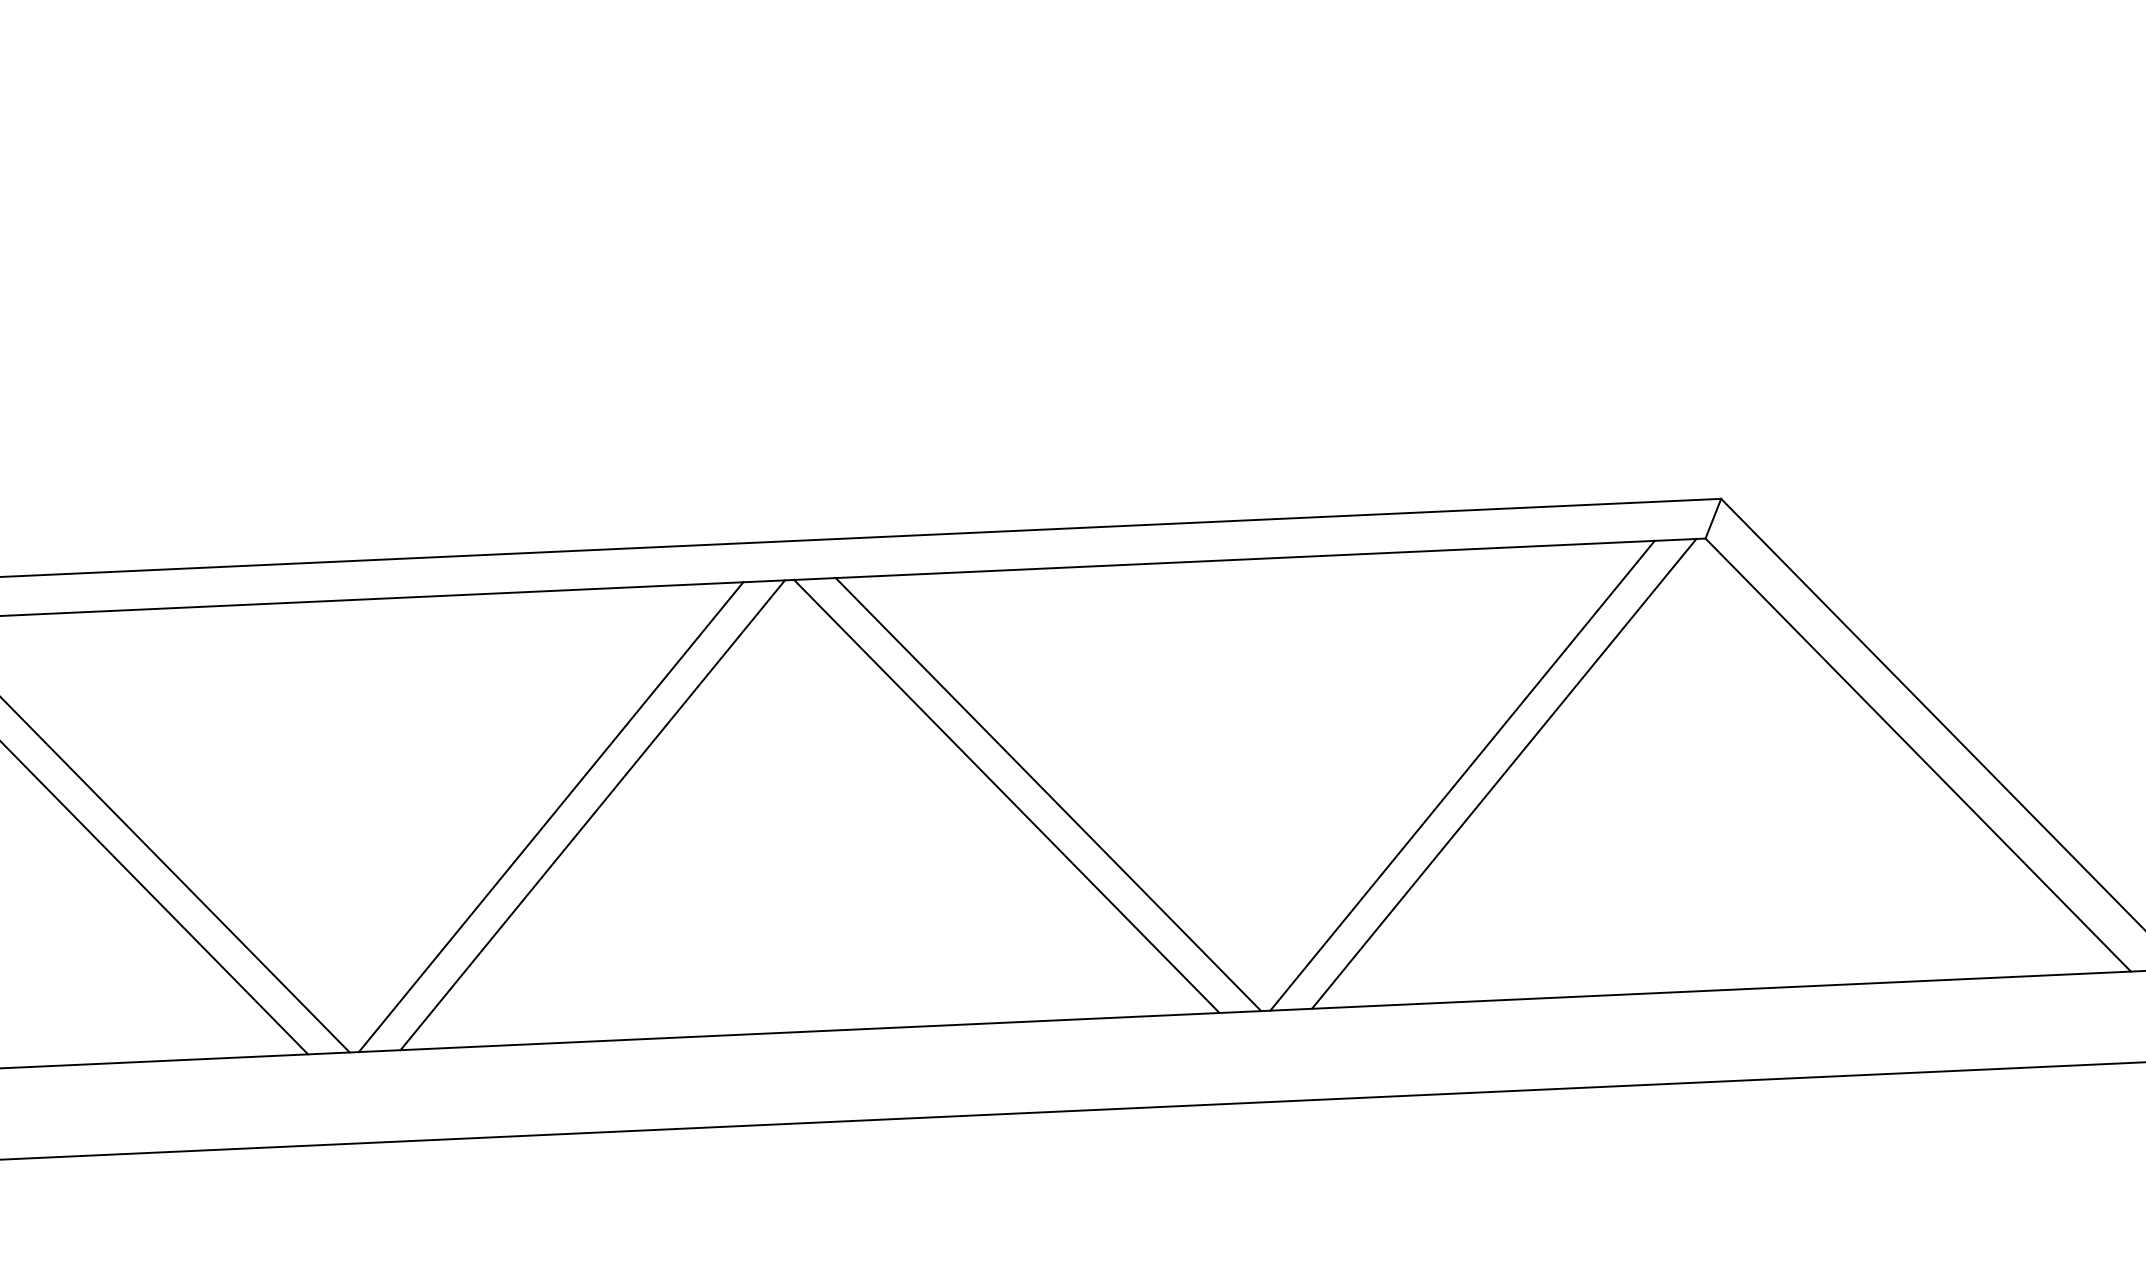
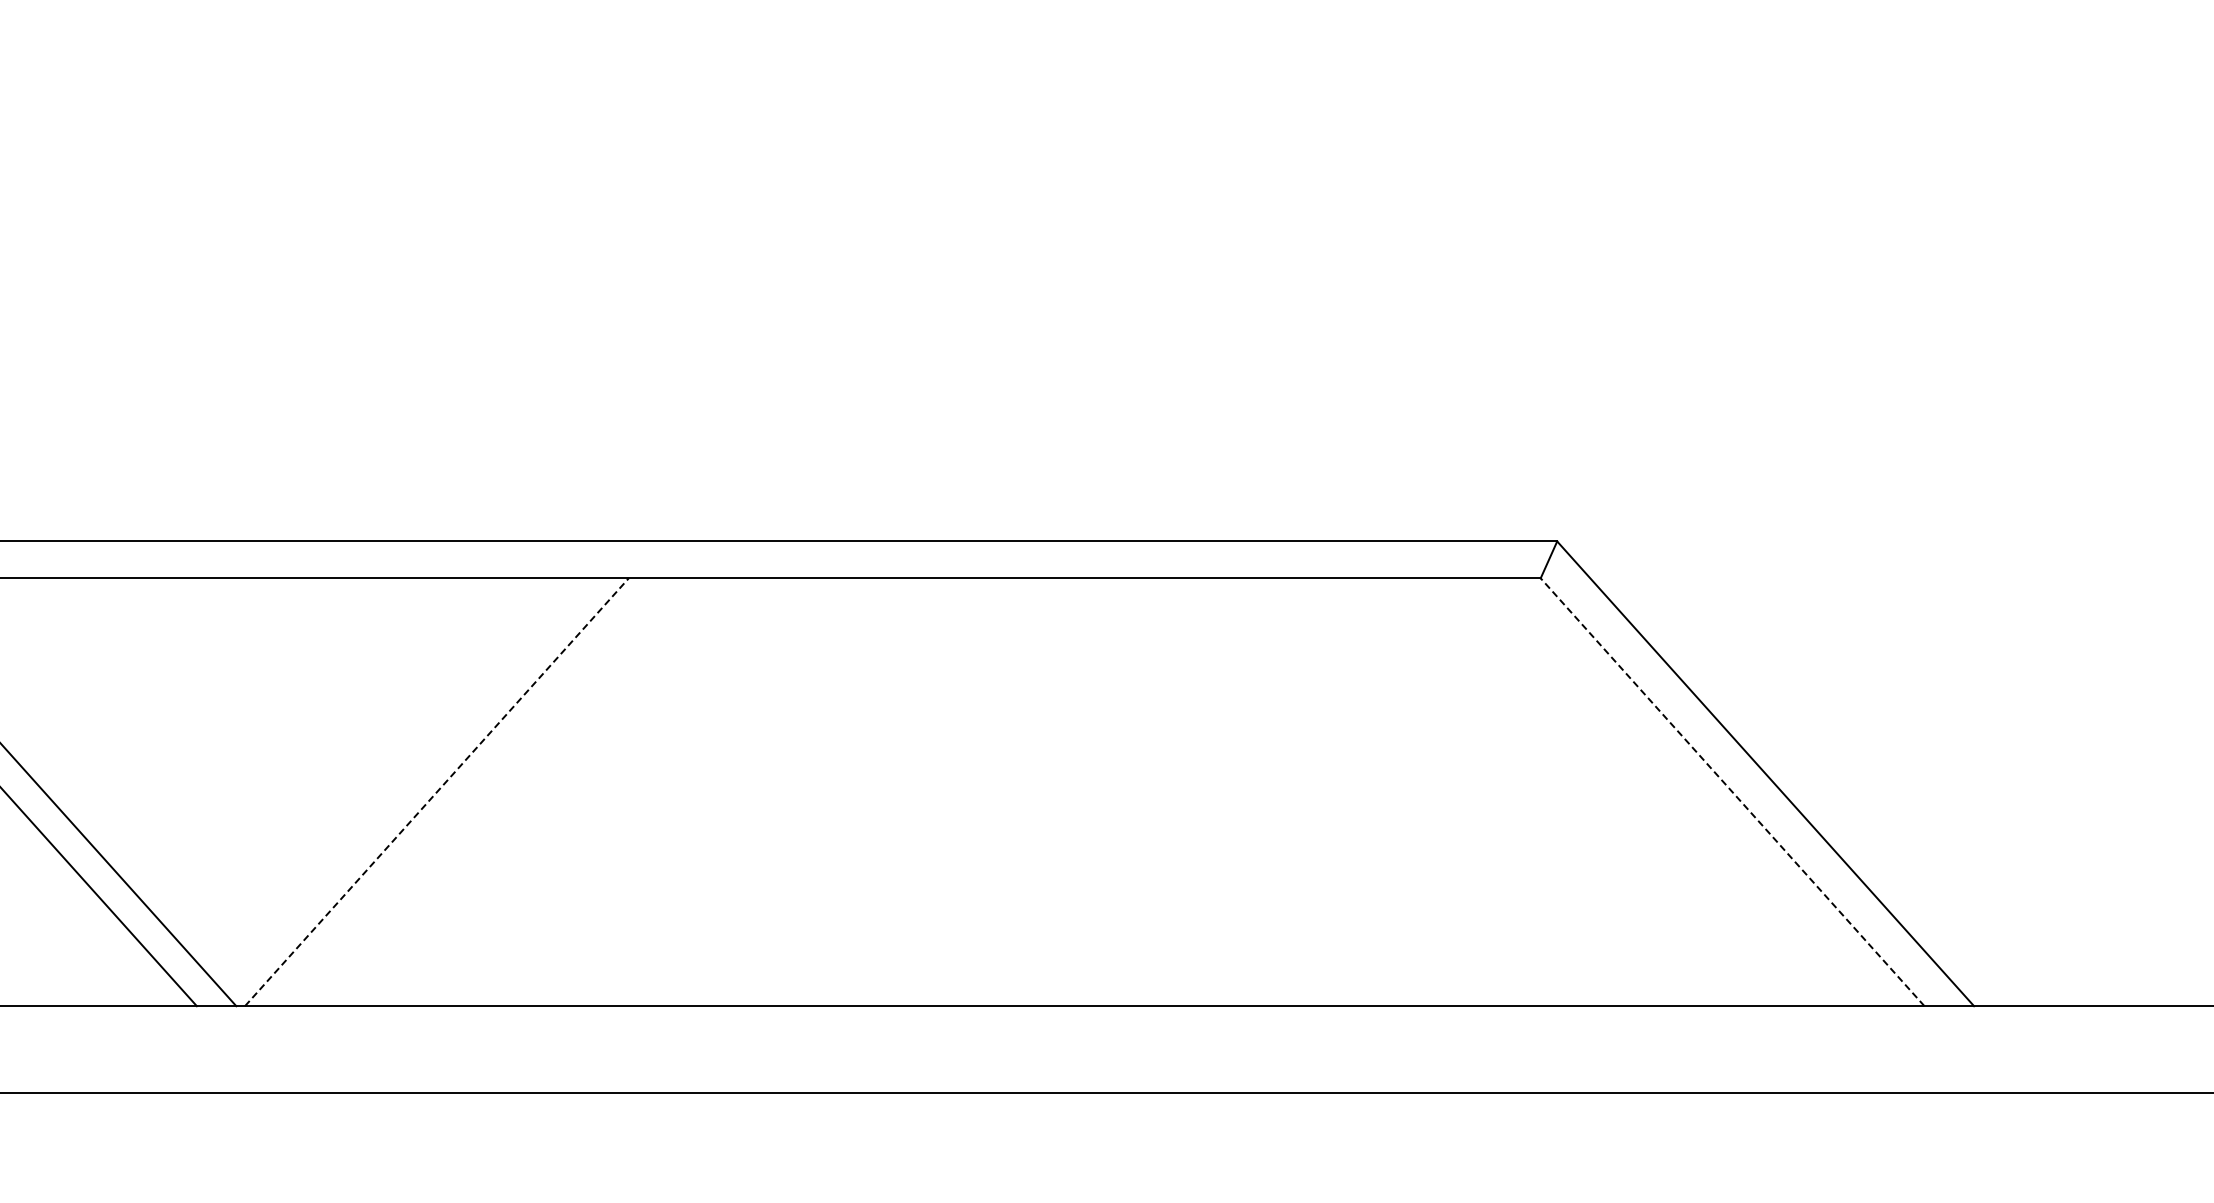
line: (1918, 754) -> (1732, 791), solid -> dashed
line: (1504, 774) -> (1340, 792), removed
line: (1462, 776) -> (1300, 792), removed
line: (1048, 794) -> (908, 792), removed
line: (1006, 796) -> (868, 792), removed
line: (592, 815) -> (476, 792), removed
line: (551, 816) -> (437, 791), solid -> dashed

